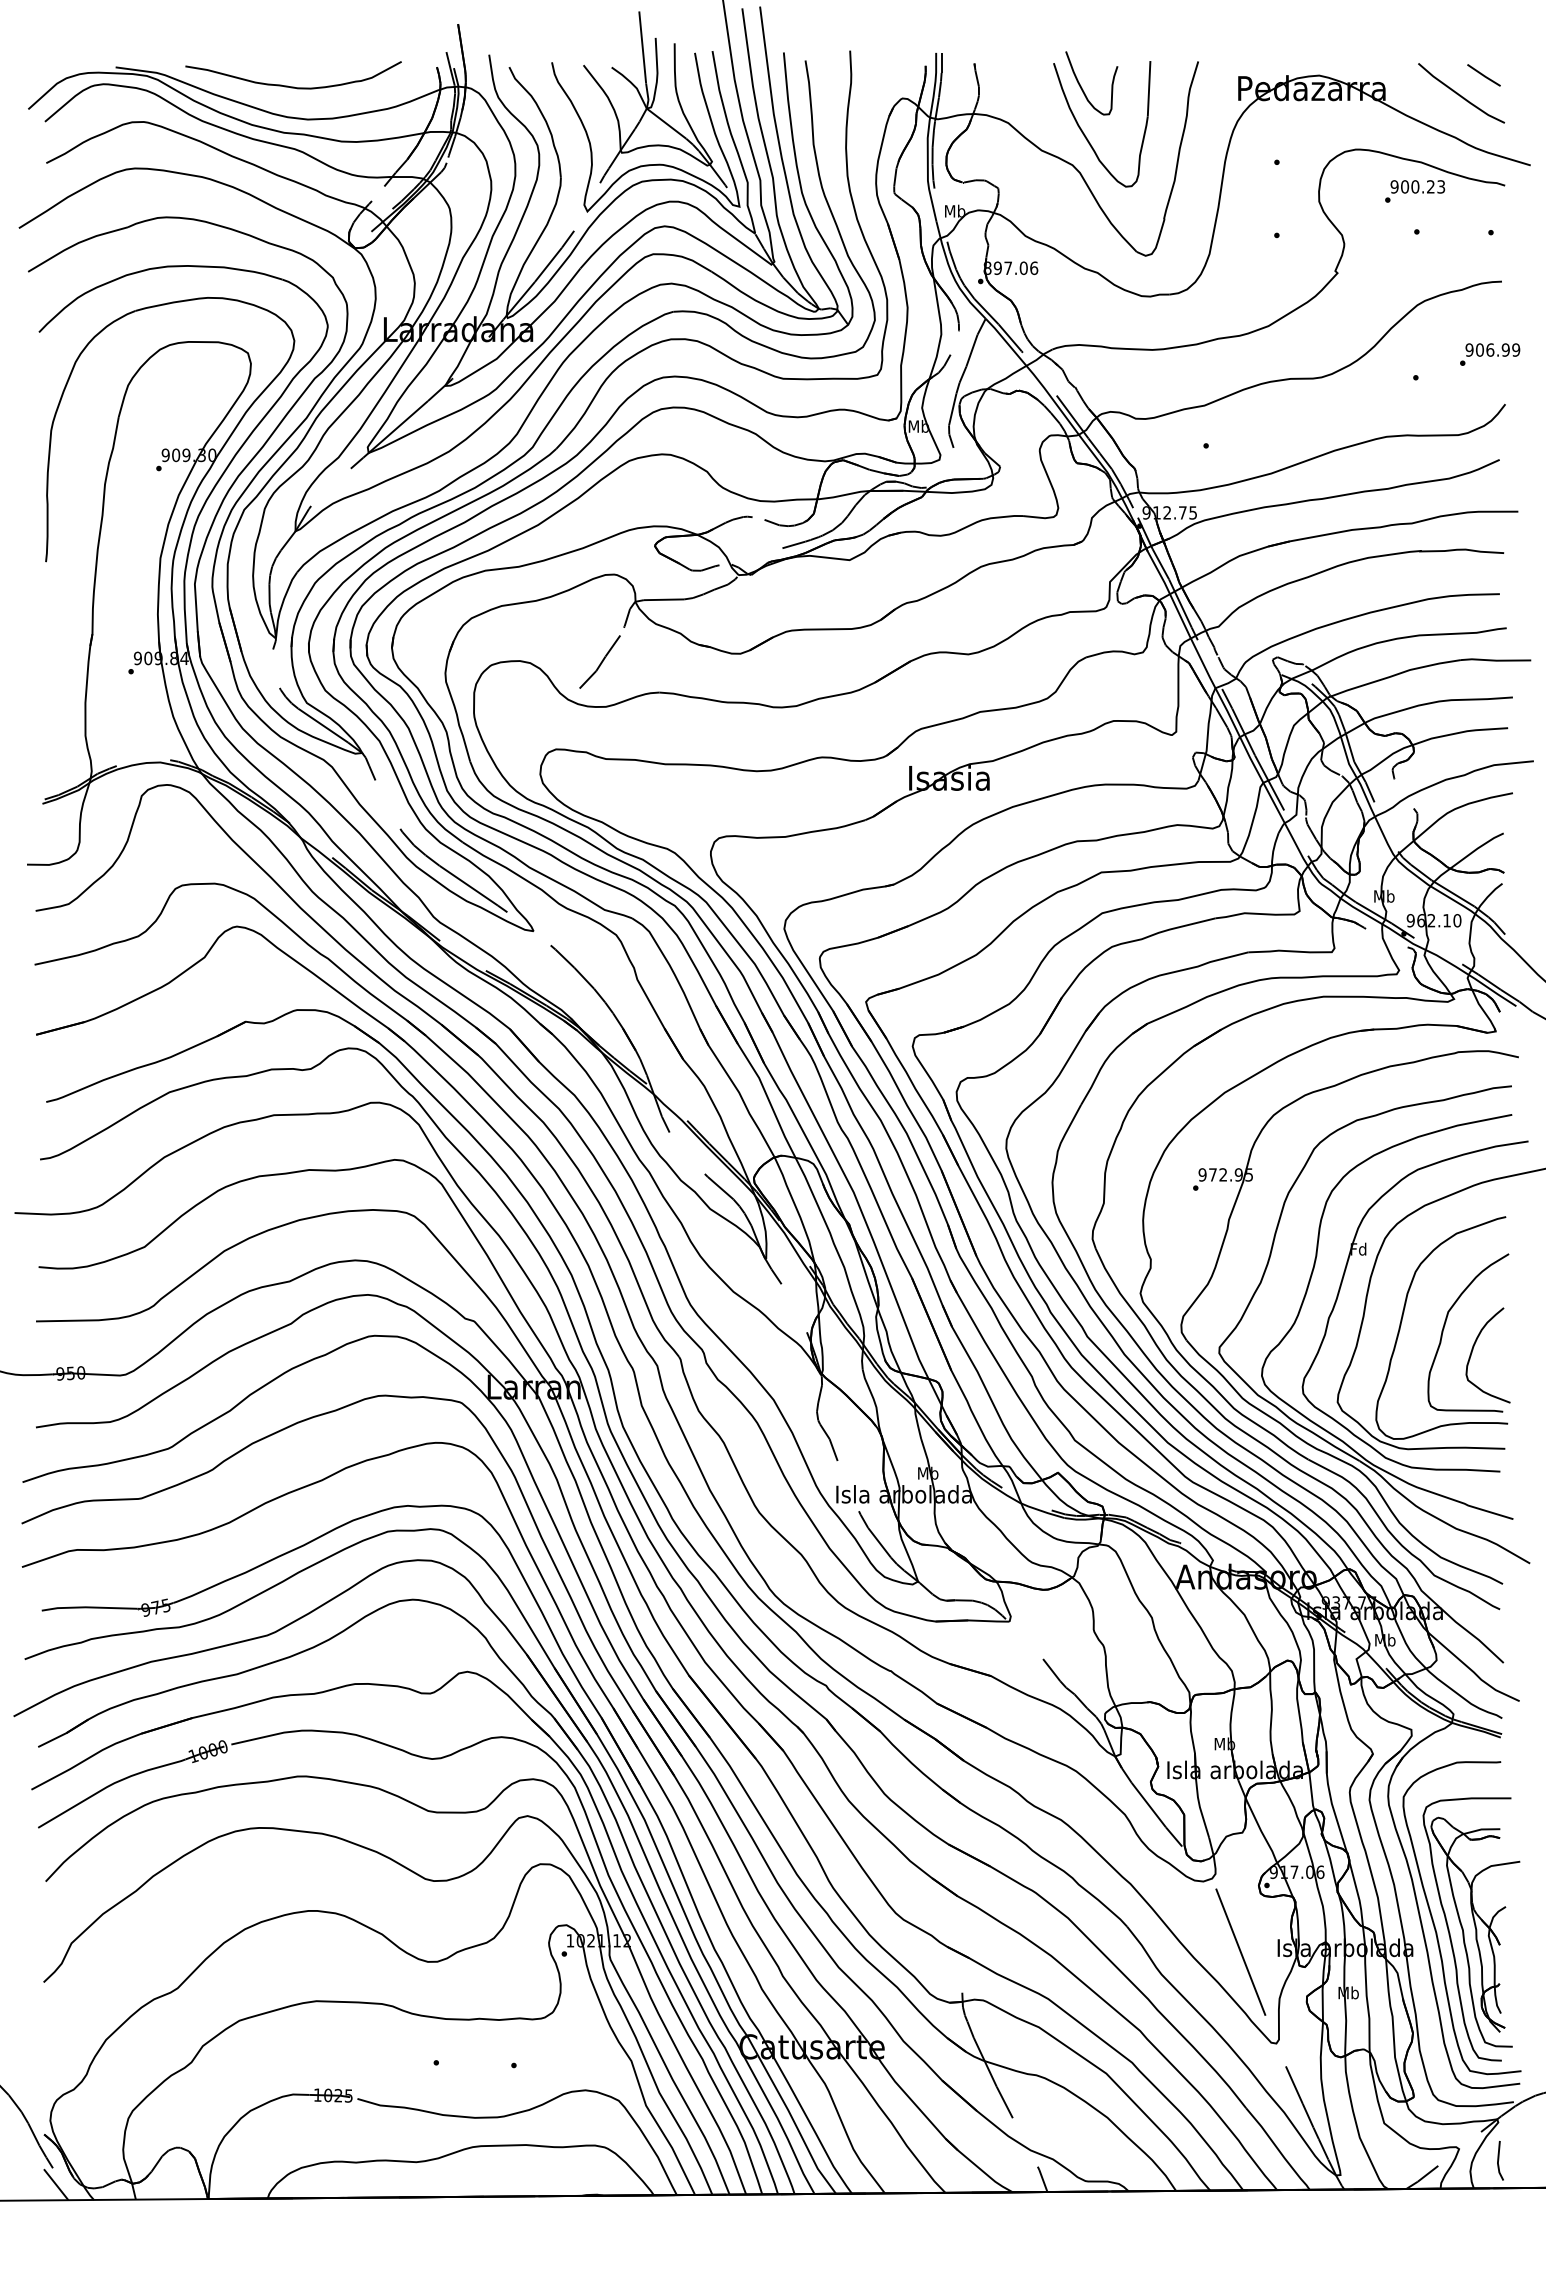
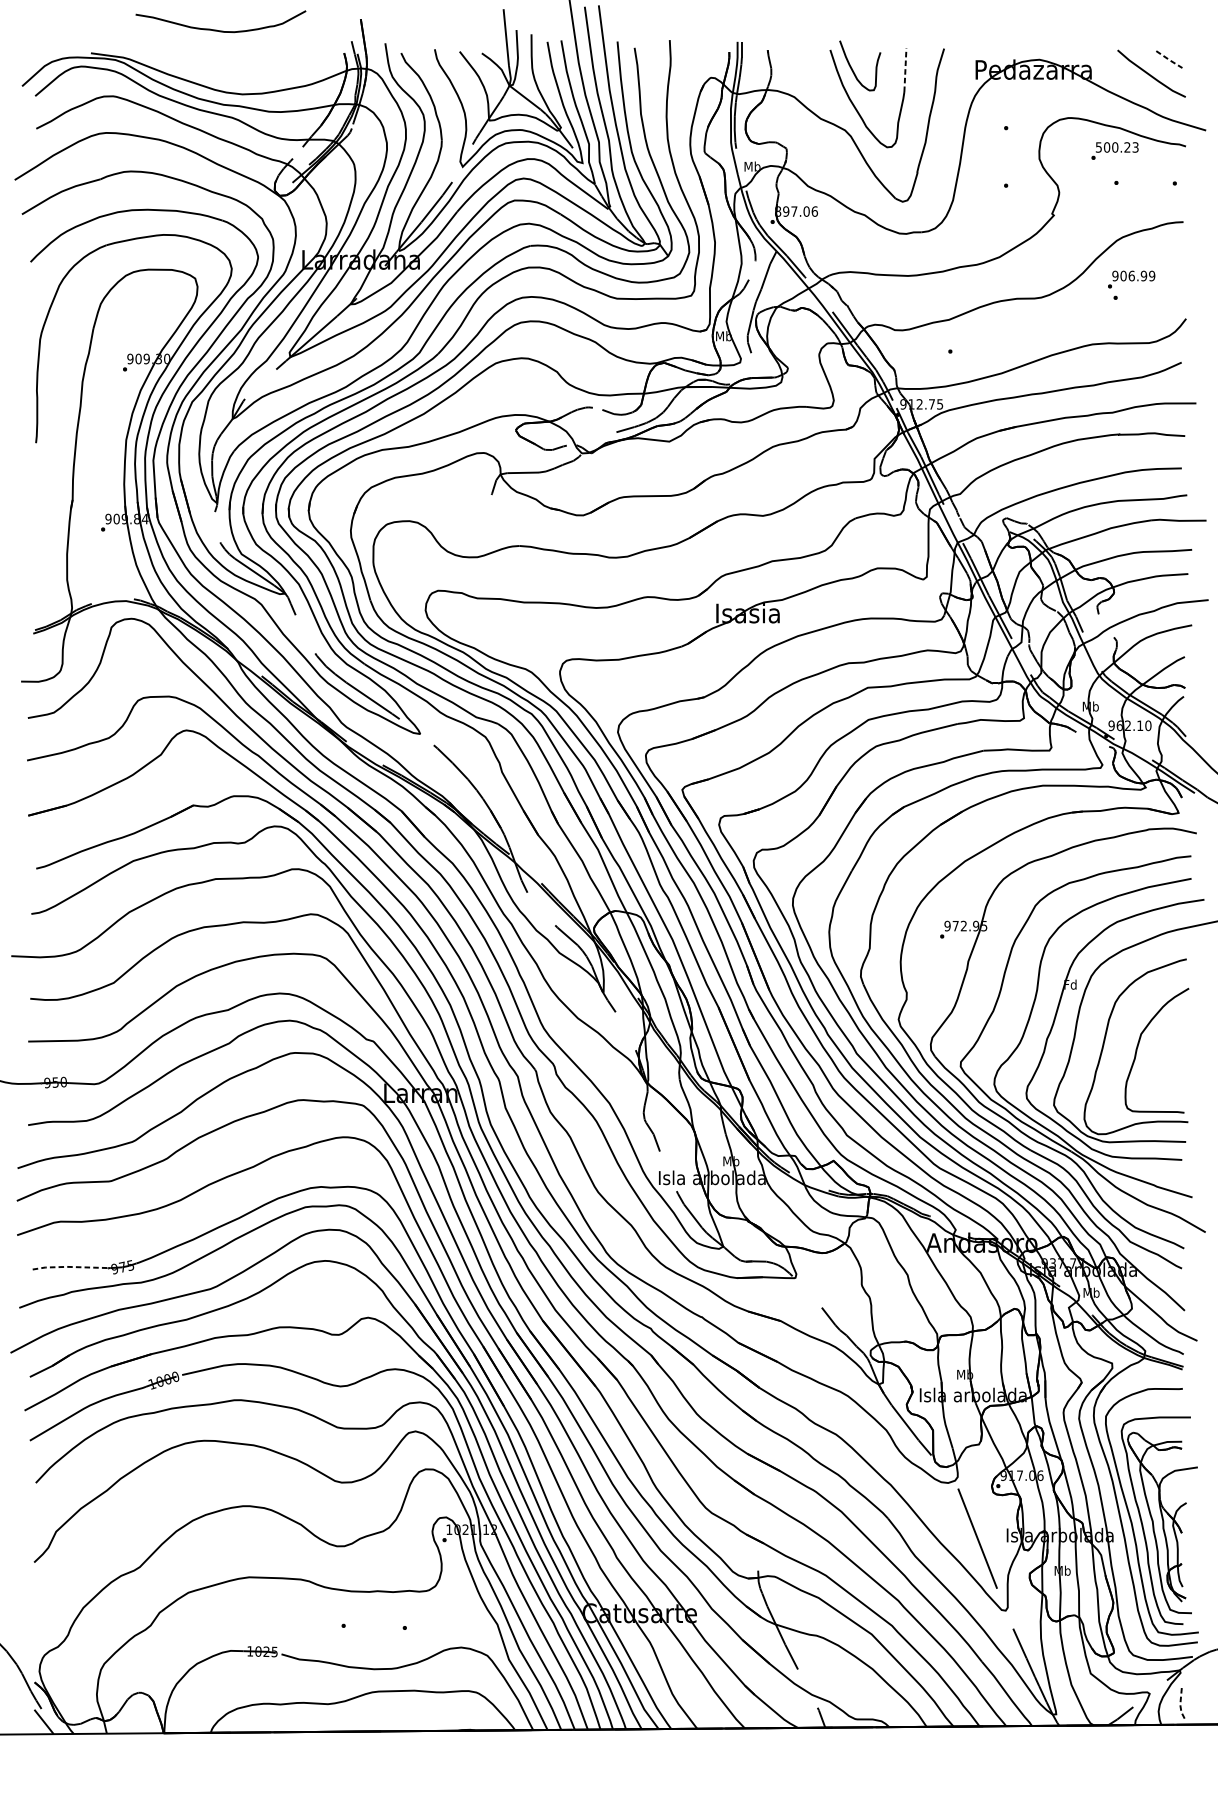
line: (1484, 76) -> (1169, 60), solid -> dashed
curve: (293, 86) -> (220, 30), moved
line: (1149, 88) -> (905, 69), solid -> dashed
text: (1394, 186) -> (1098, 147), 900.23 -> 500.23
text: (1490, 354) -> (1131, 279), moved
line: (600, 662) -> (473, 522), removed
curve: (1473, 1350) -> (1161, 1064), removed
line: (88, 1607) -> (69, 1267), solid -> dashed
line: (1497, 2162) -> (1179, 1704), solid -> dashed

